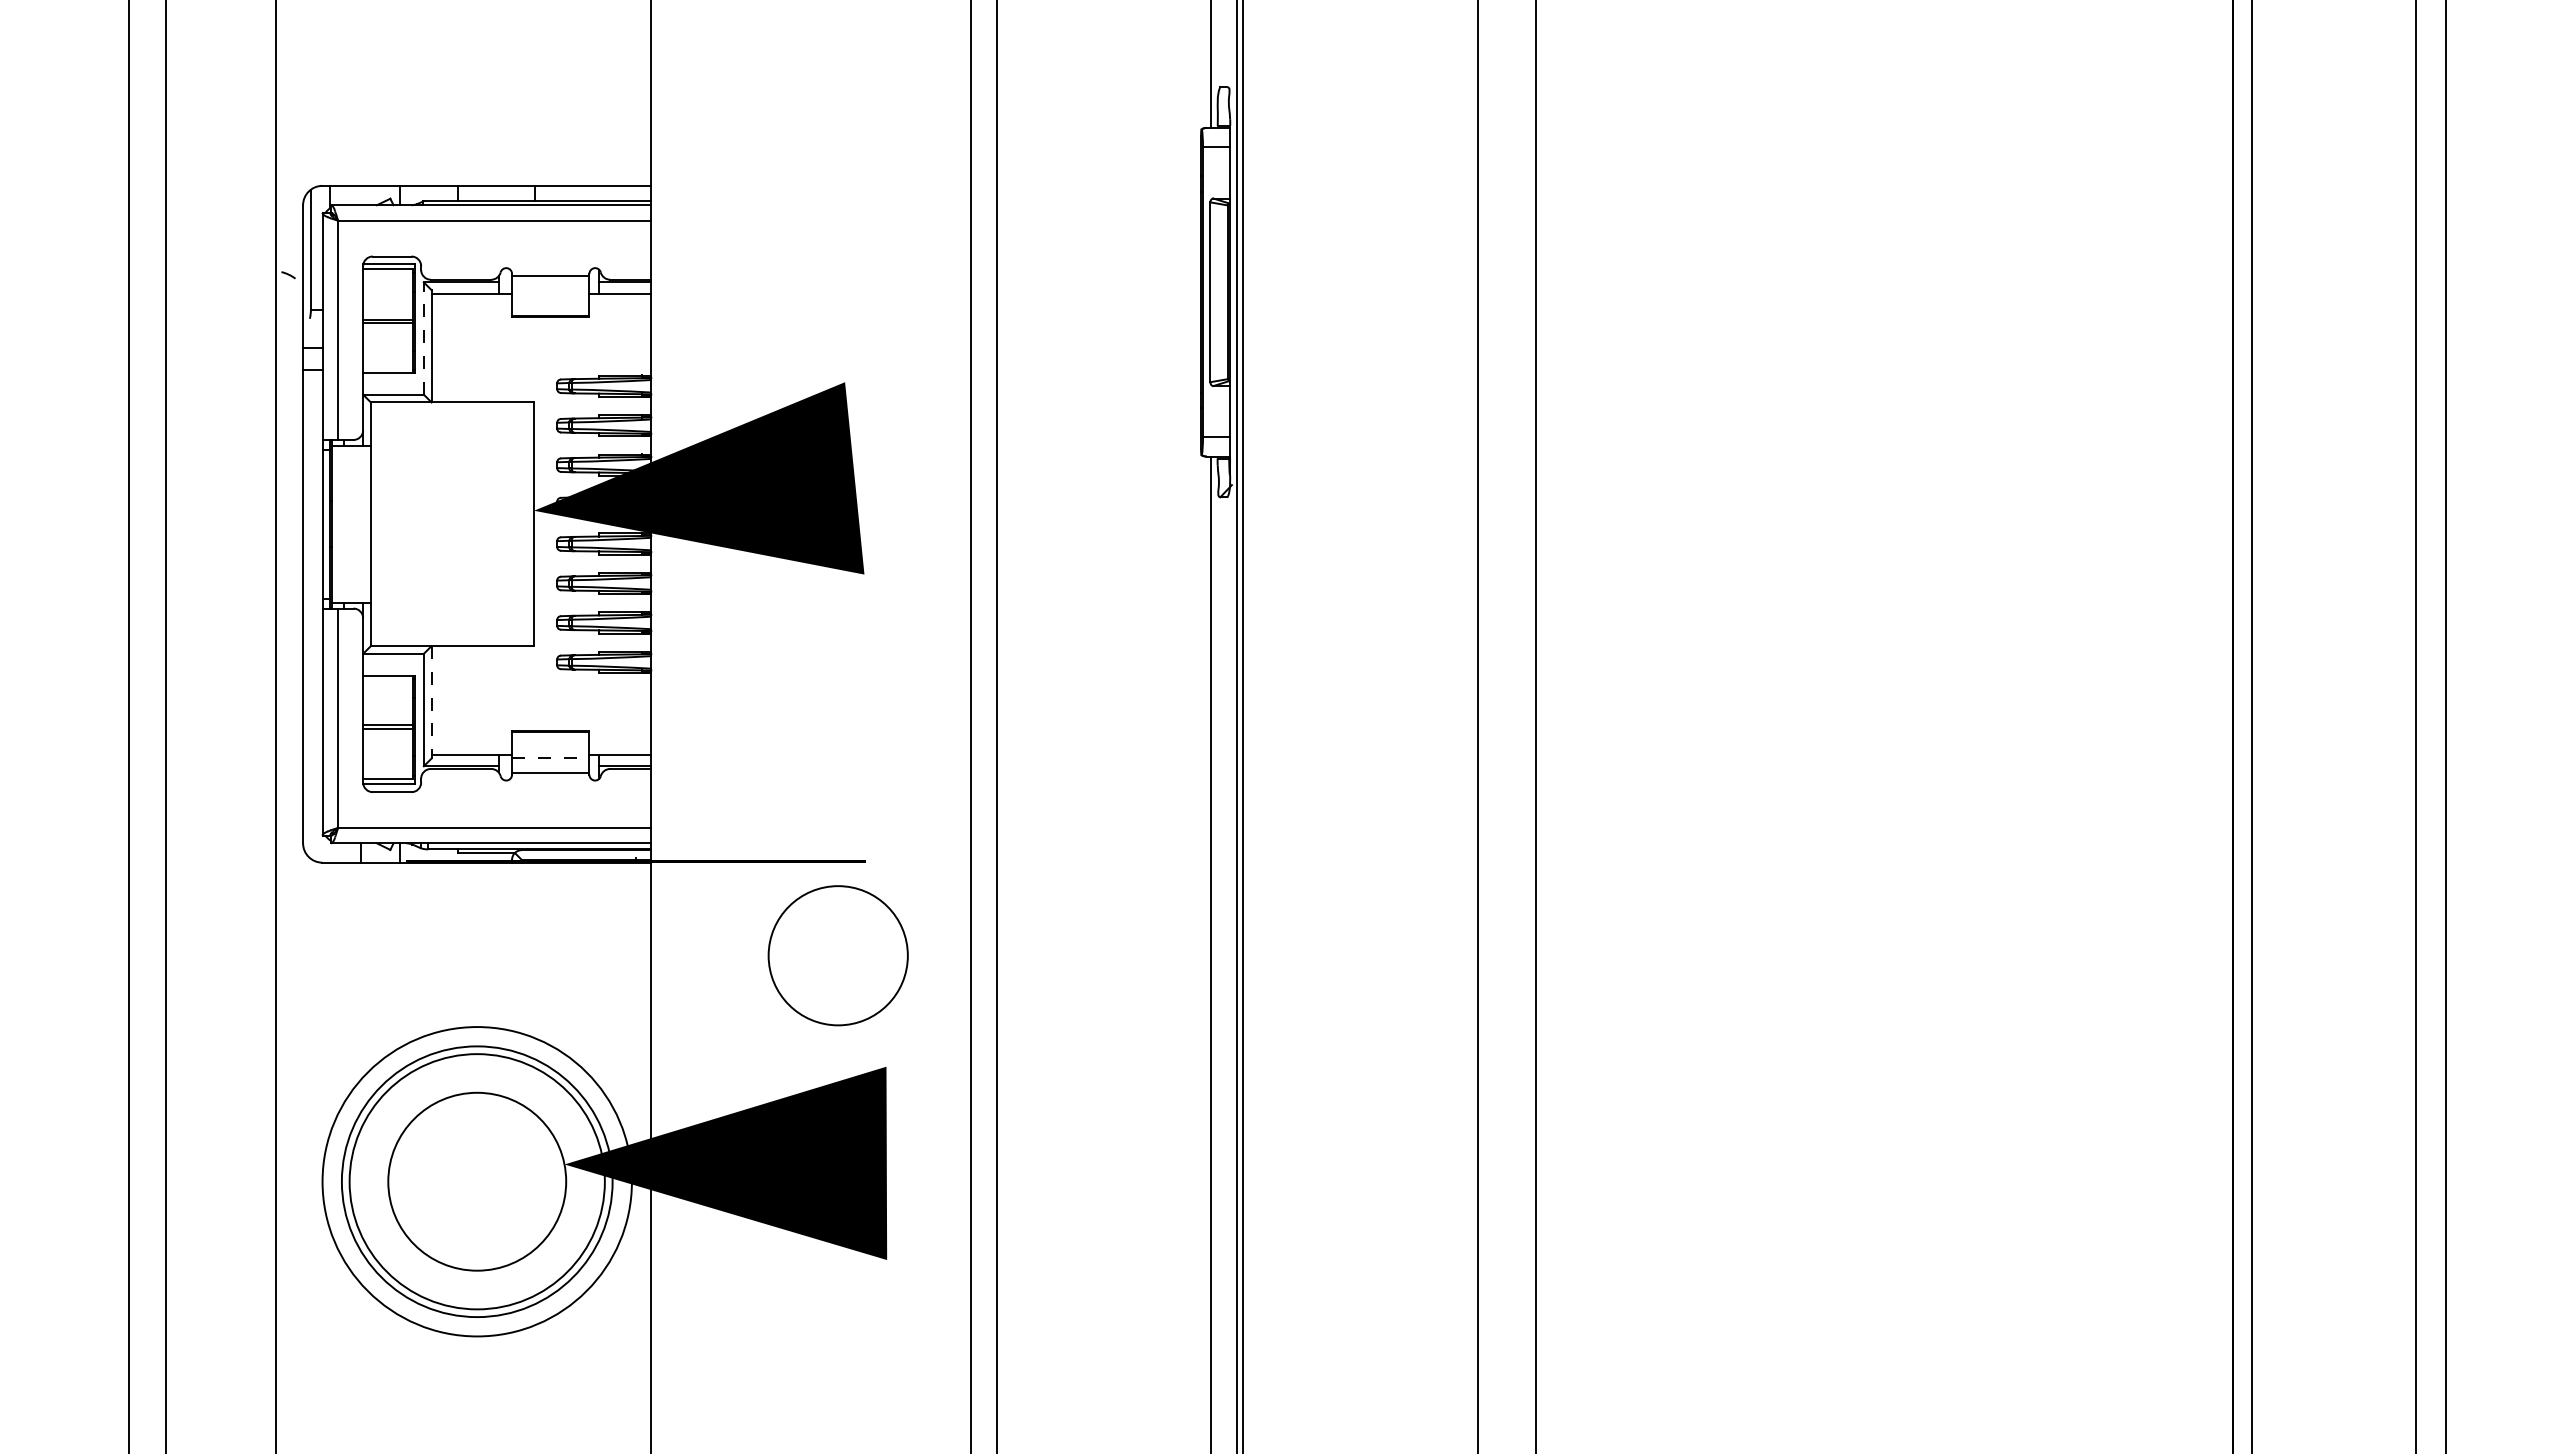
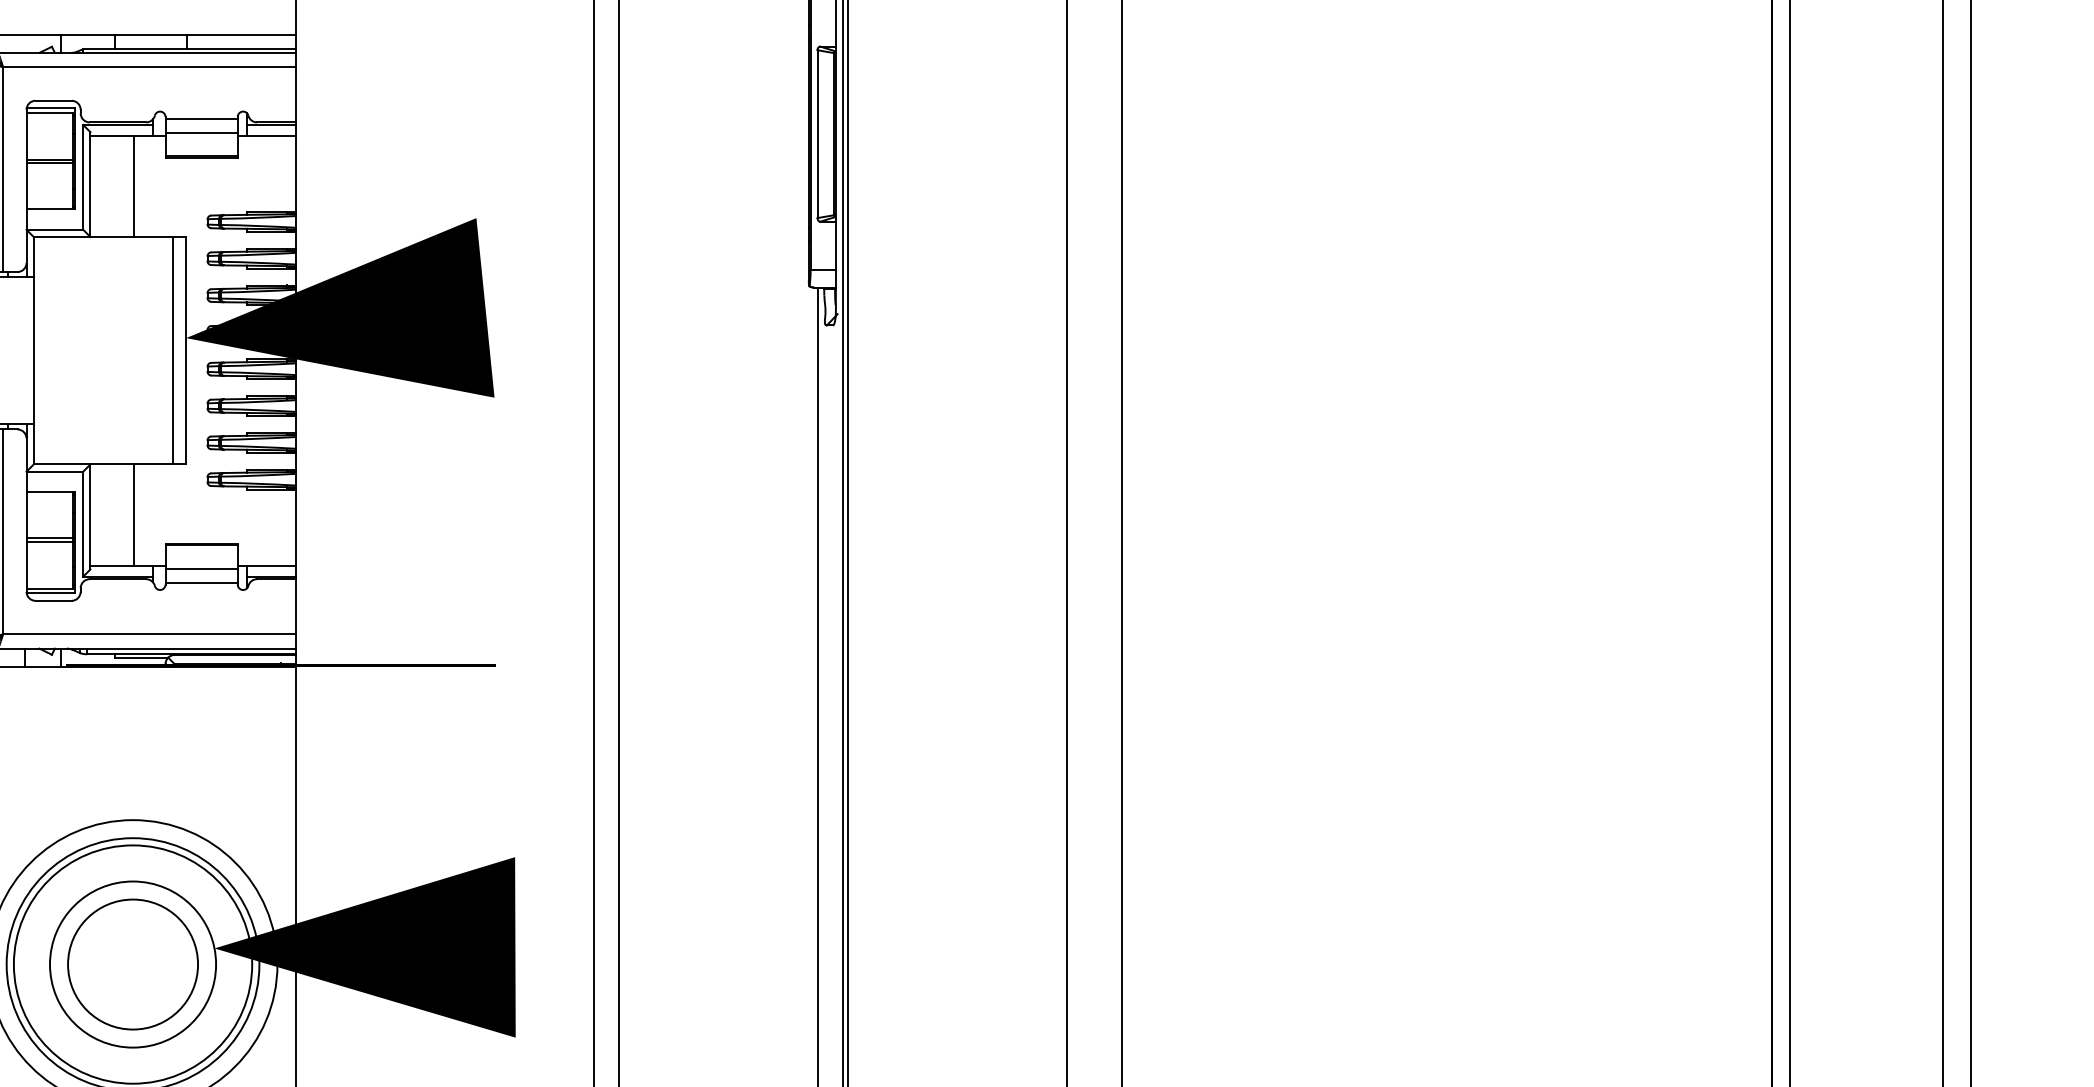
line: (550, 290) -> (201, 132), added
line: (423, 338) -> (82, 177), dashed -> solid
line: (478, 348) -> (134, 186), added
line: (520, 524) -> (173, 350), added
line: (478, 700) -> (134, 515), added
line: (431, 702) -> (90, 517), dashed -> solid
line: (550, 757) -> (201, 568), dashed -> solid
circle: (837, 955) -> (132, 964), moved

